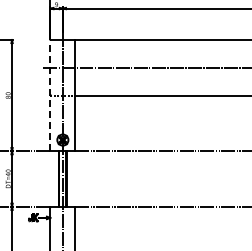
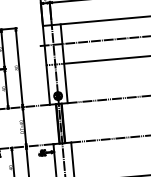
line: (50, 95) -> (46, 65), dashed -> solid

